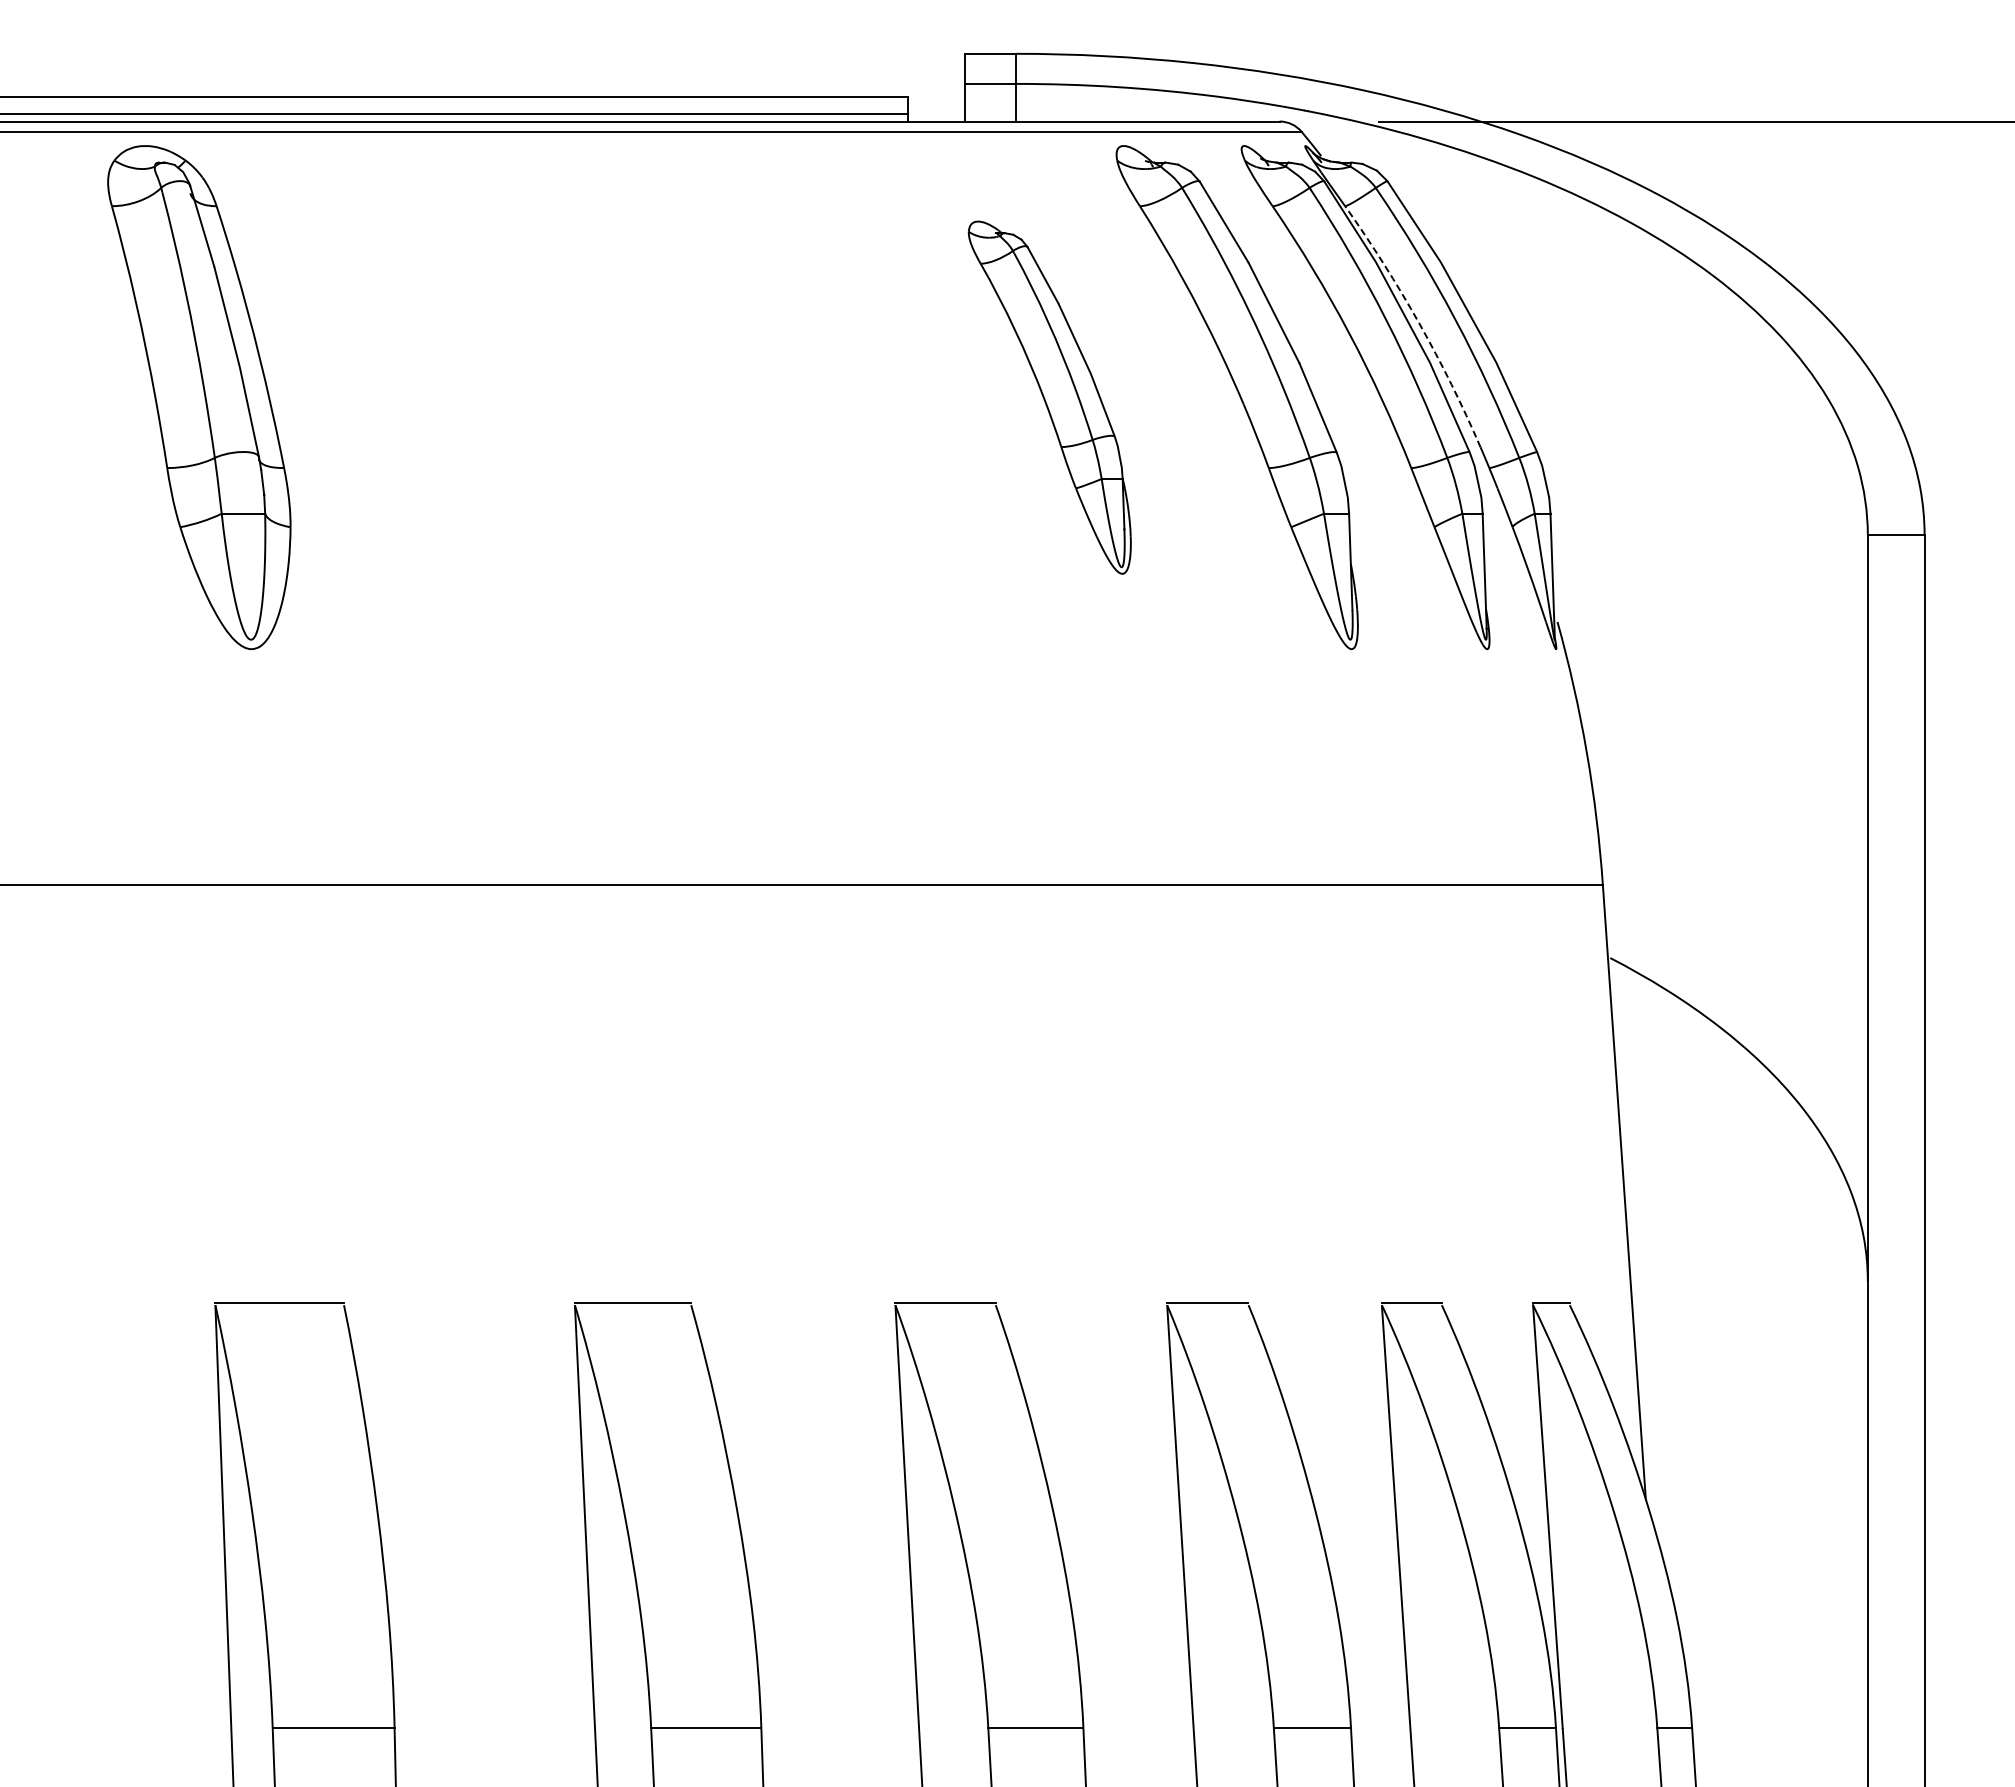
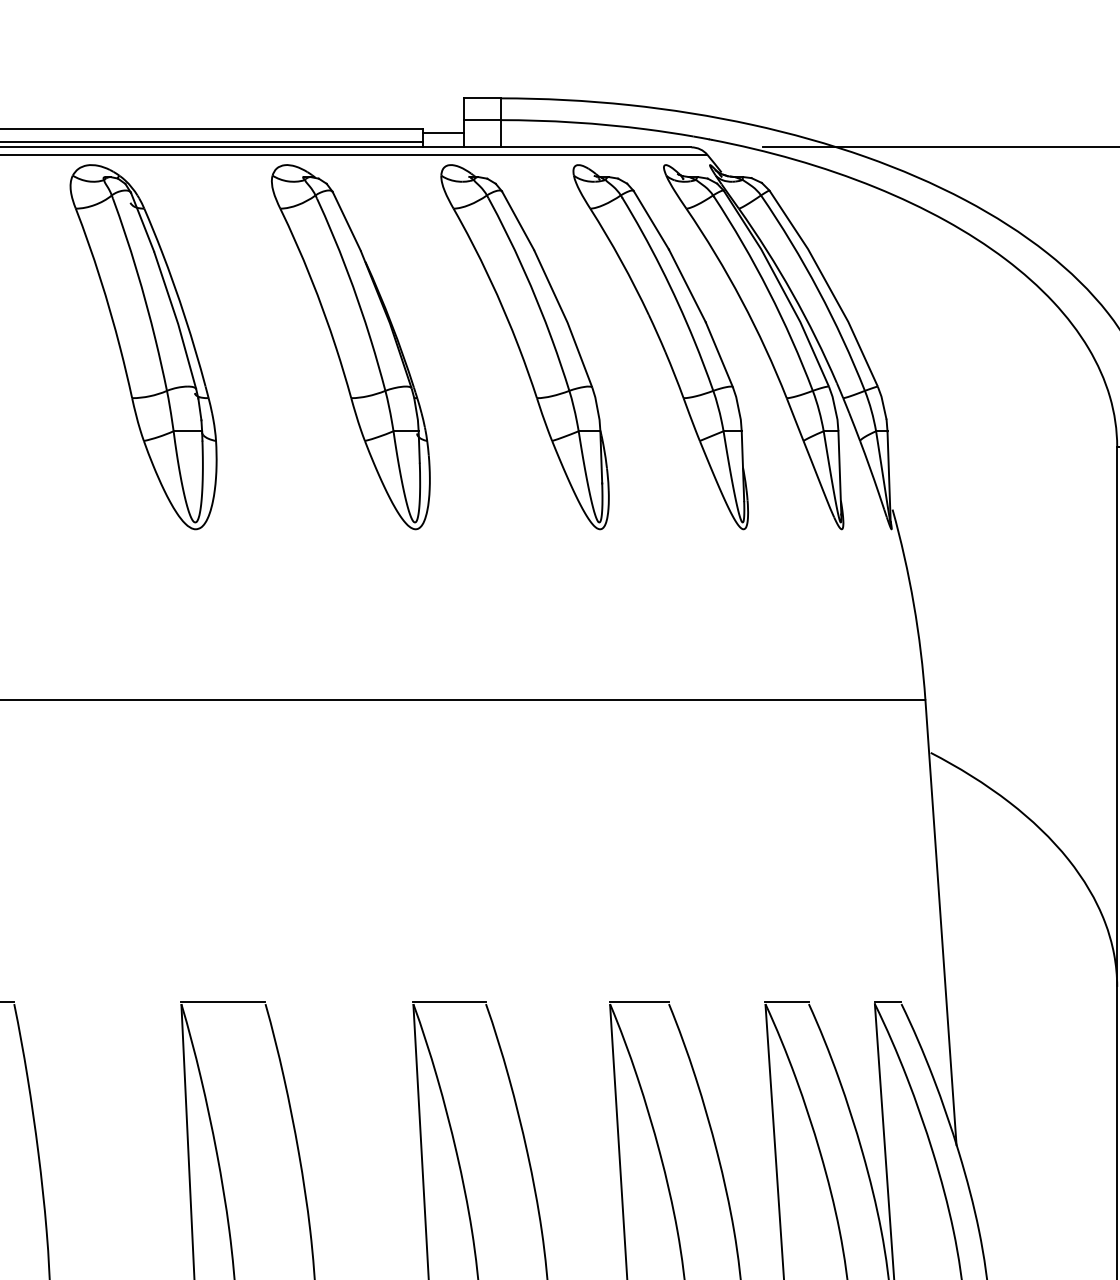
line: (936, 101) -> (443, 132), added
arc: (1419, 323) -> (792, 293), dashed -> solid
part: (522, 397) -> (143, 347), added
part: (809, 397) -> (351, 347), added
part: (1049, 397) -> (524, 347), size x1.43

